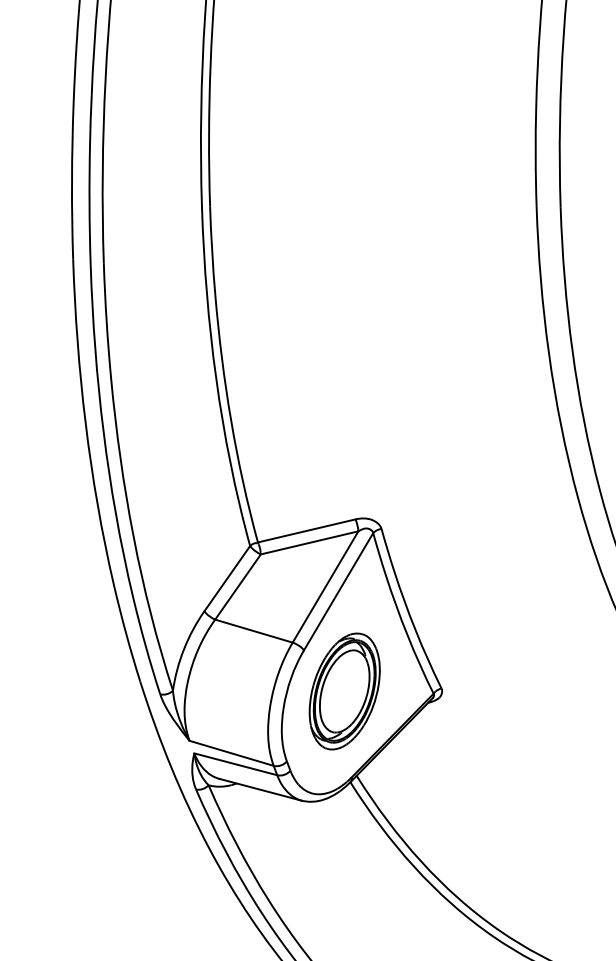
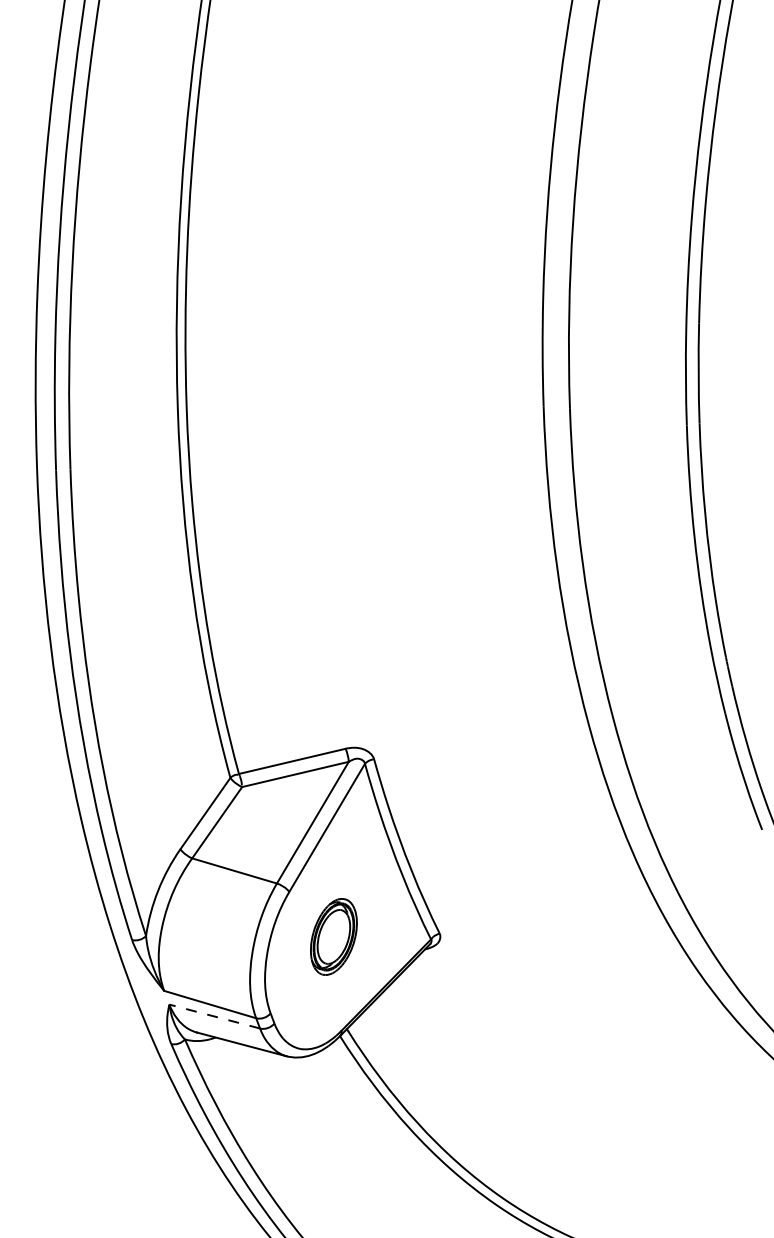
part: (344, 691) -> (333, 936), size x0.6
line: (235, 764) -> (214, 1016), solid -> dashed

